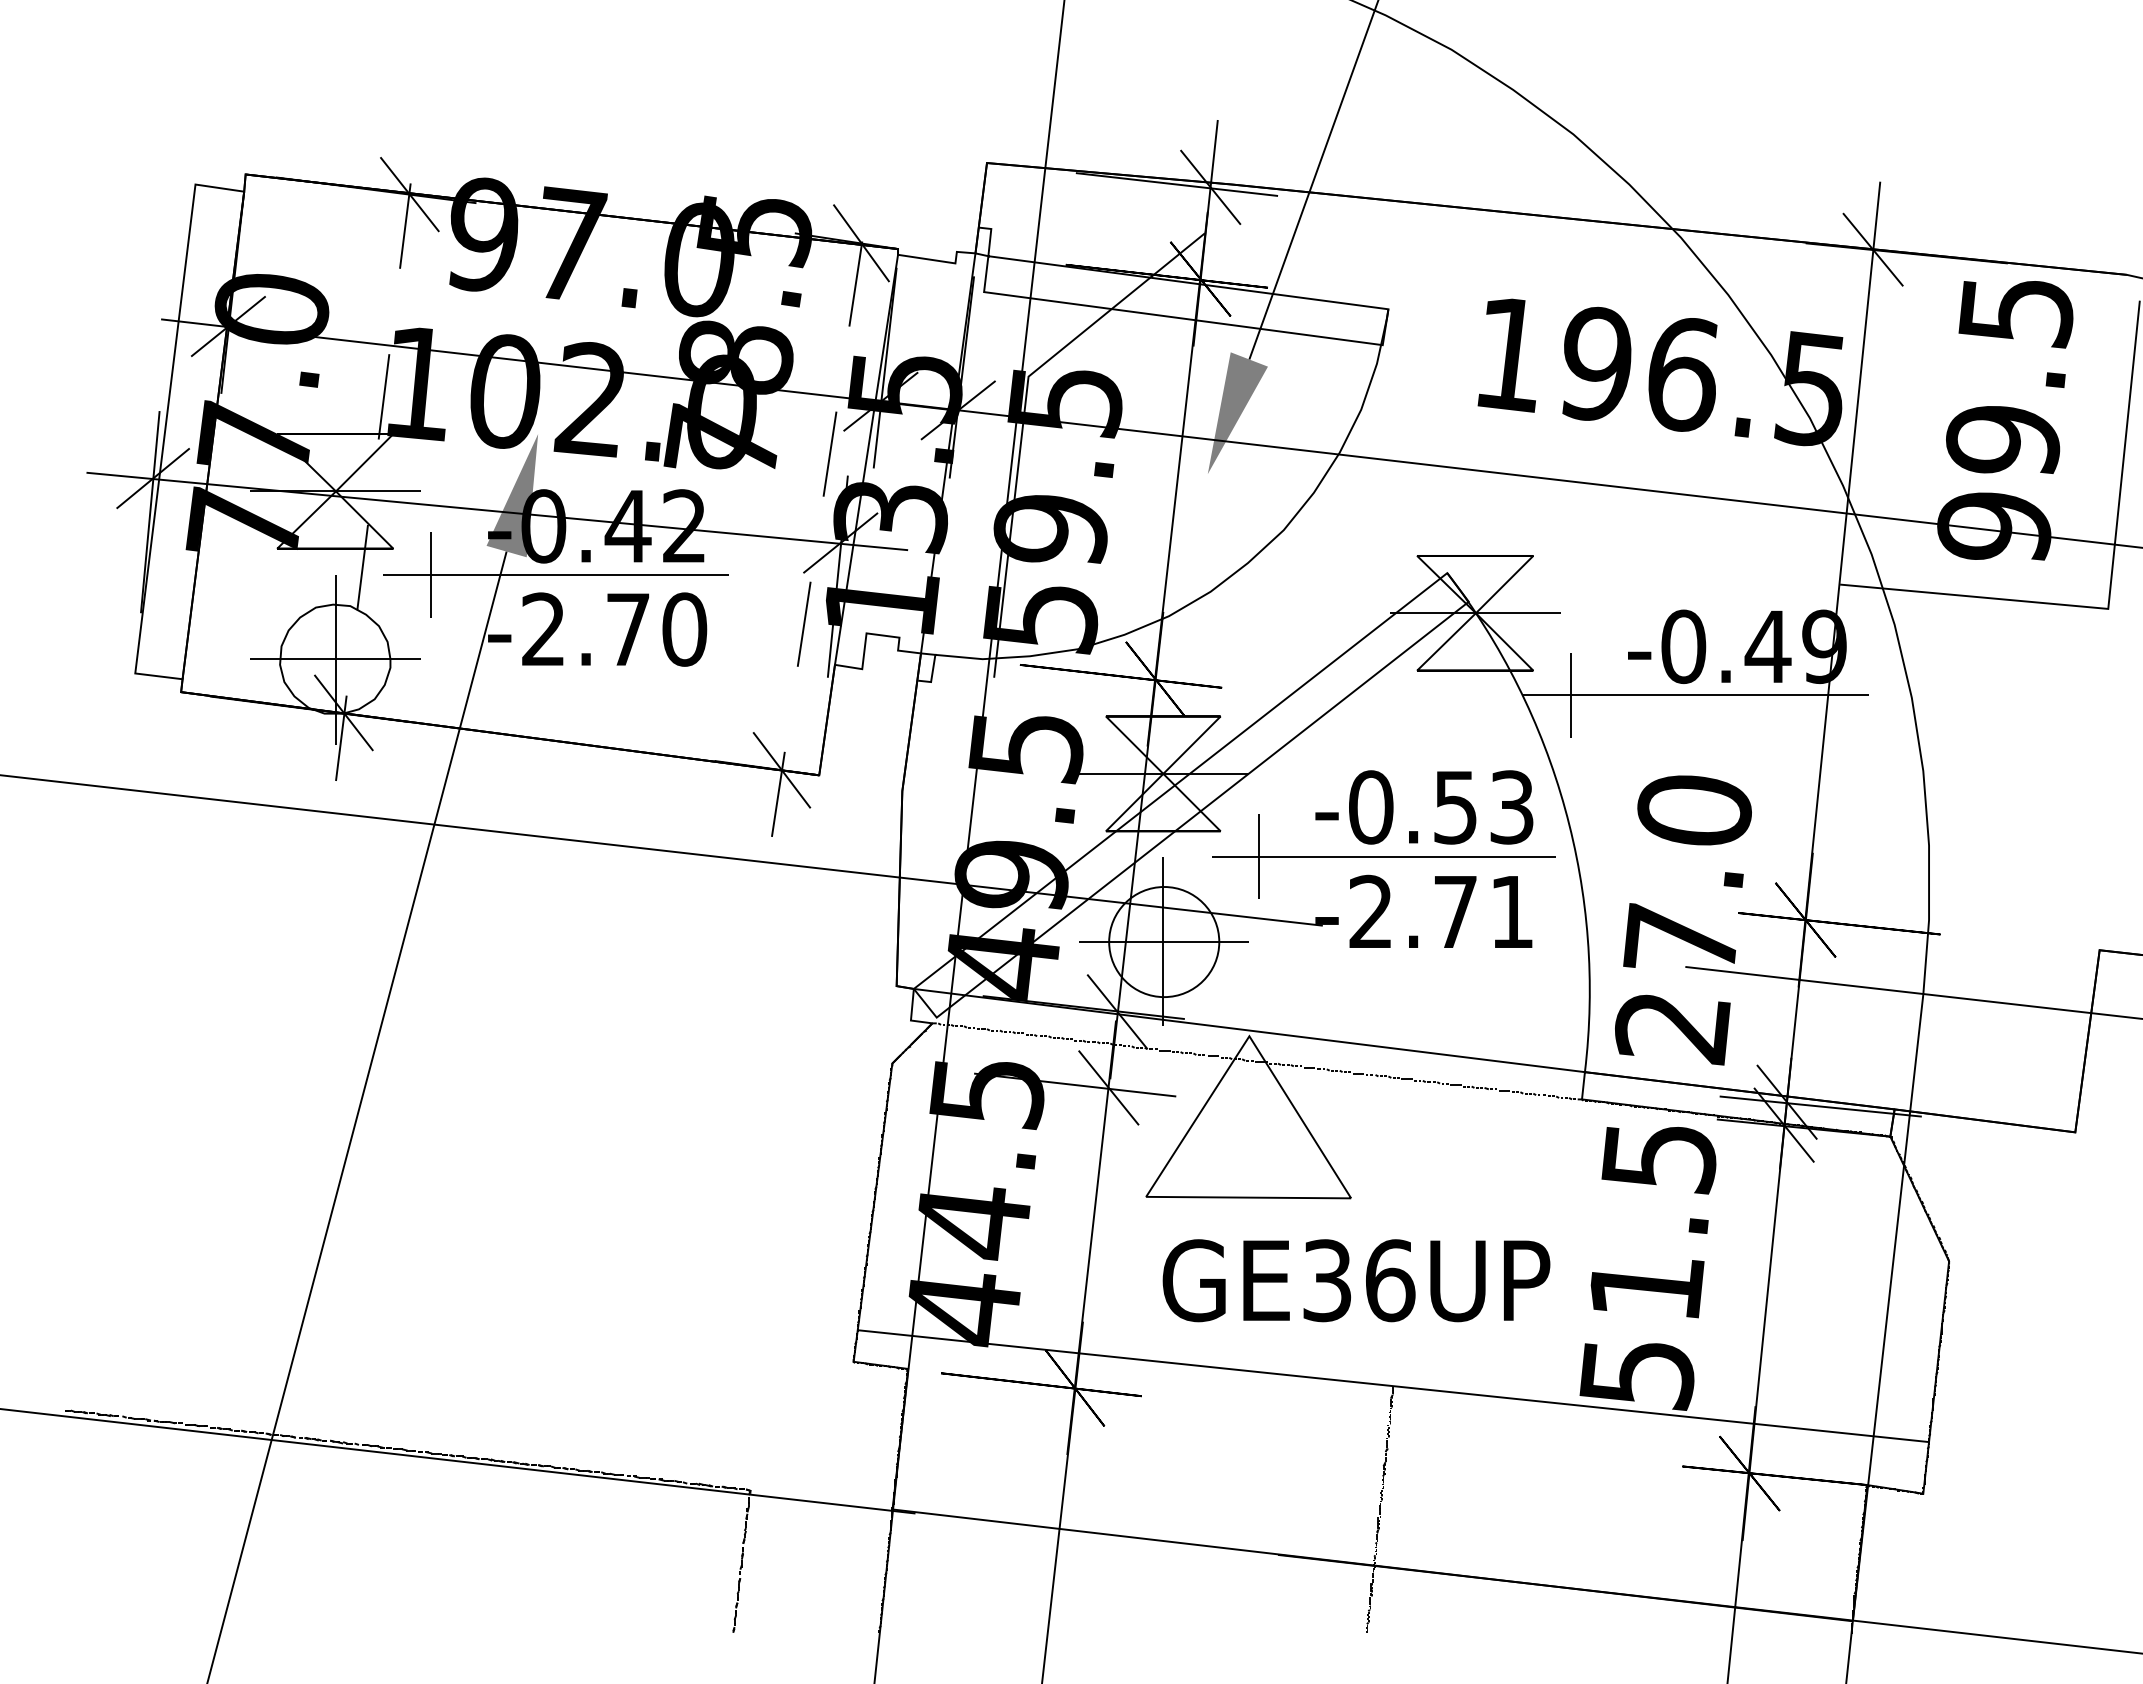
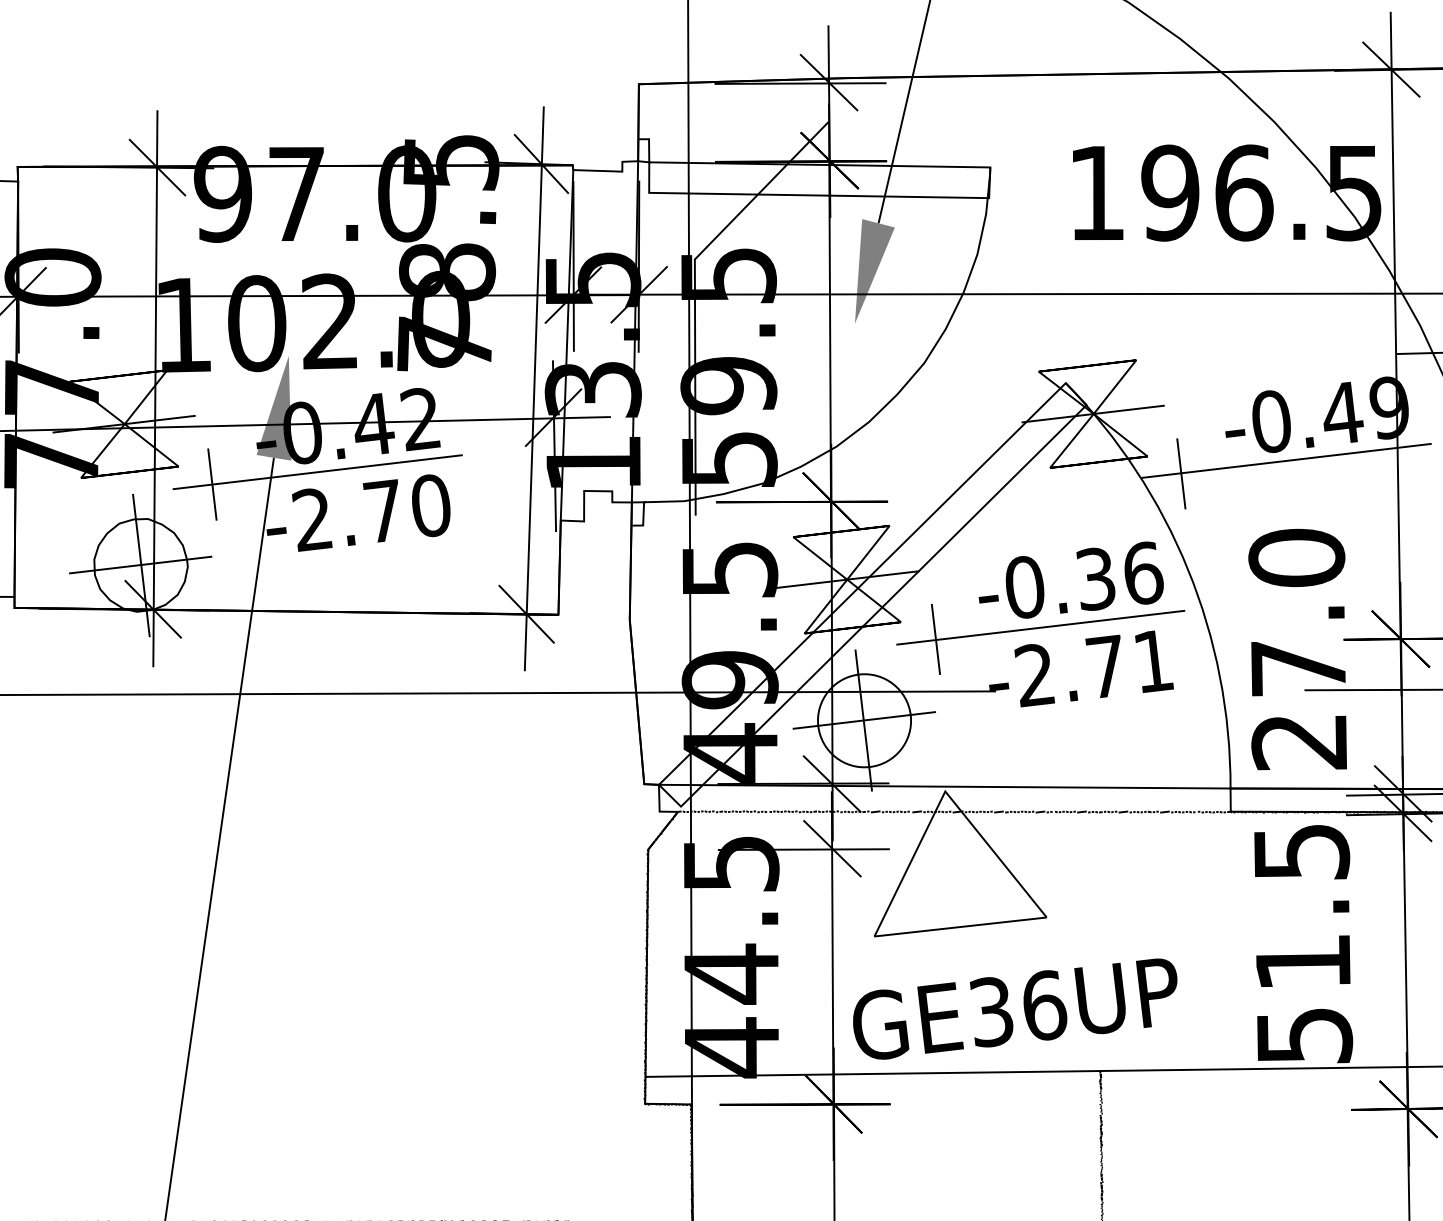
line: (376, 453) -> (155, 388), dashed -> solid
line: (822, 505) -> (534, 387), dashed -> solid
text: (1484, 807) -> (1120, 576), -0.53 -> -0.36
text: (1356, 1280) -> (1016, 1008), moved

